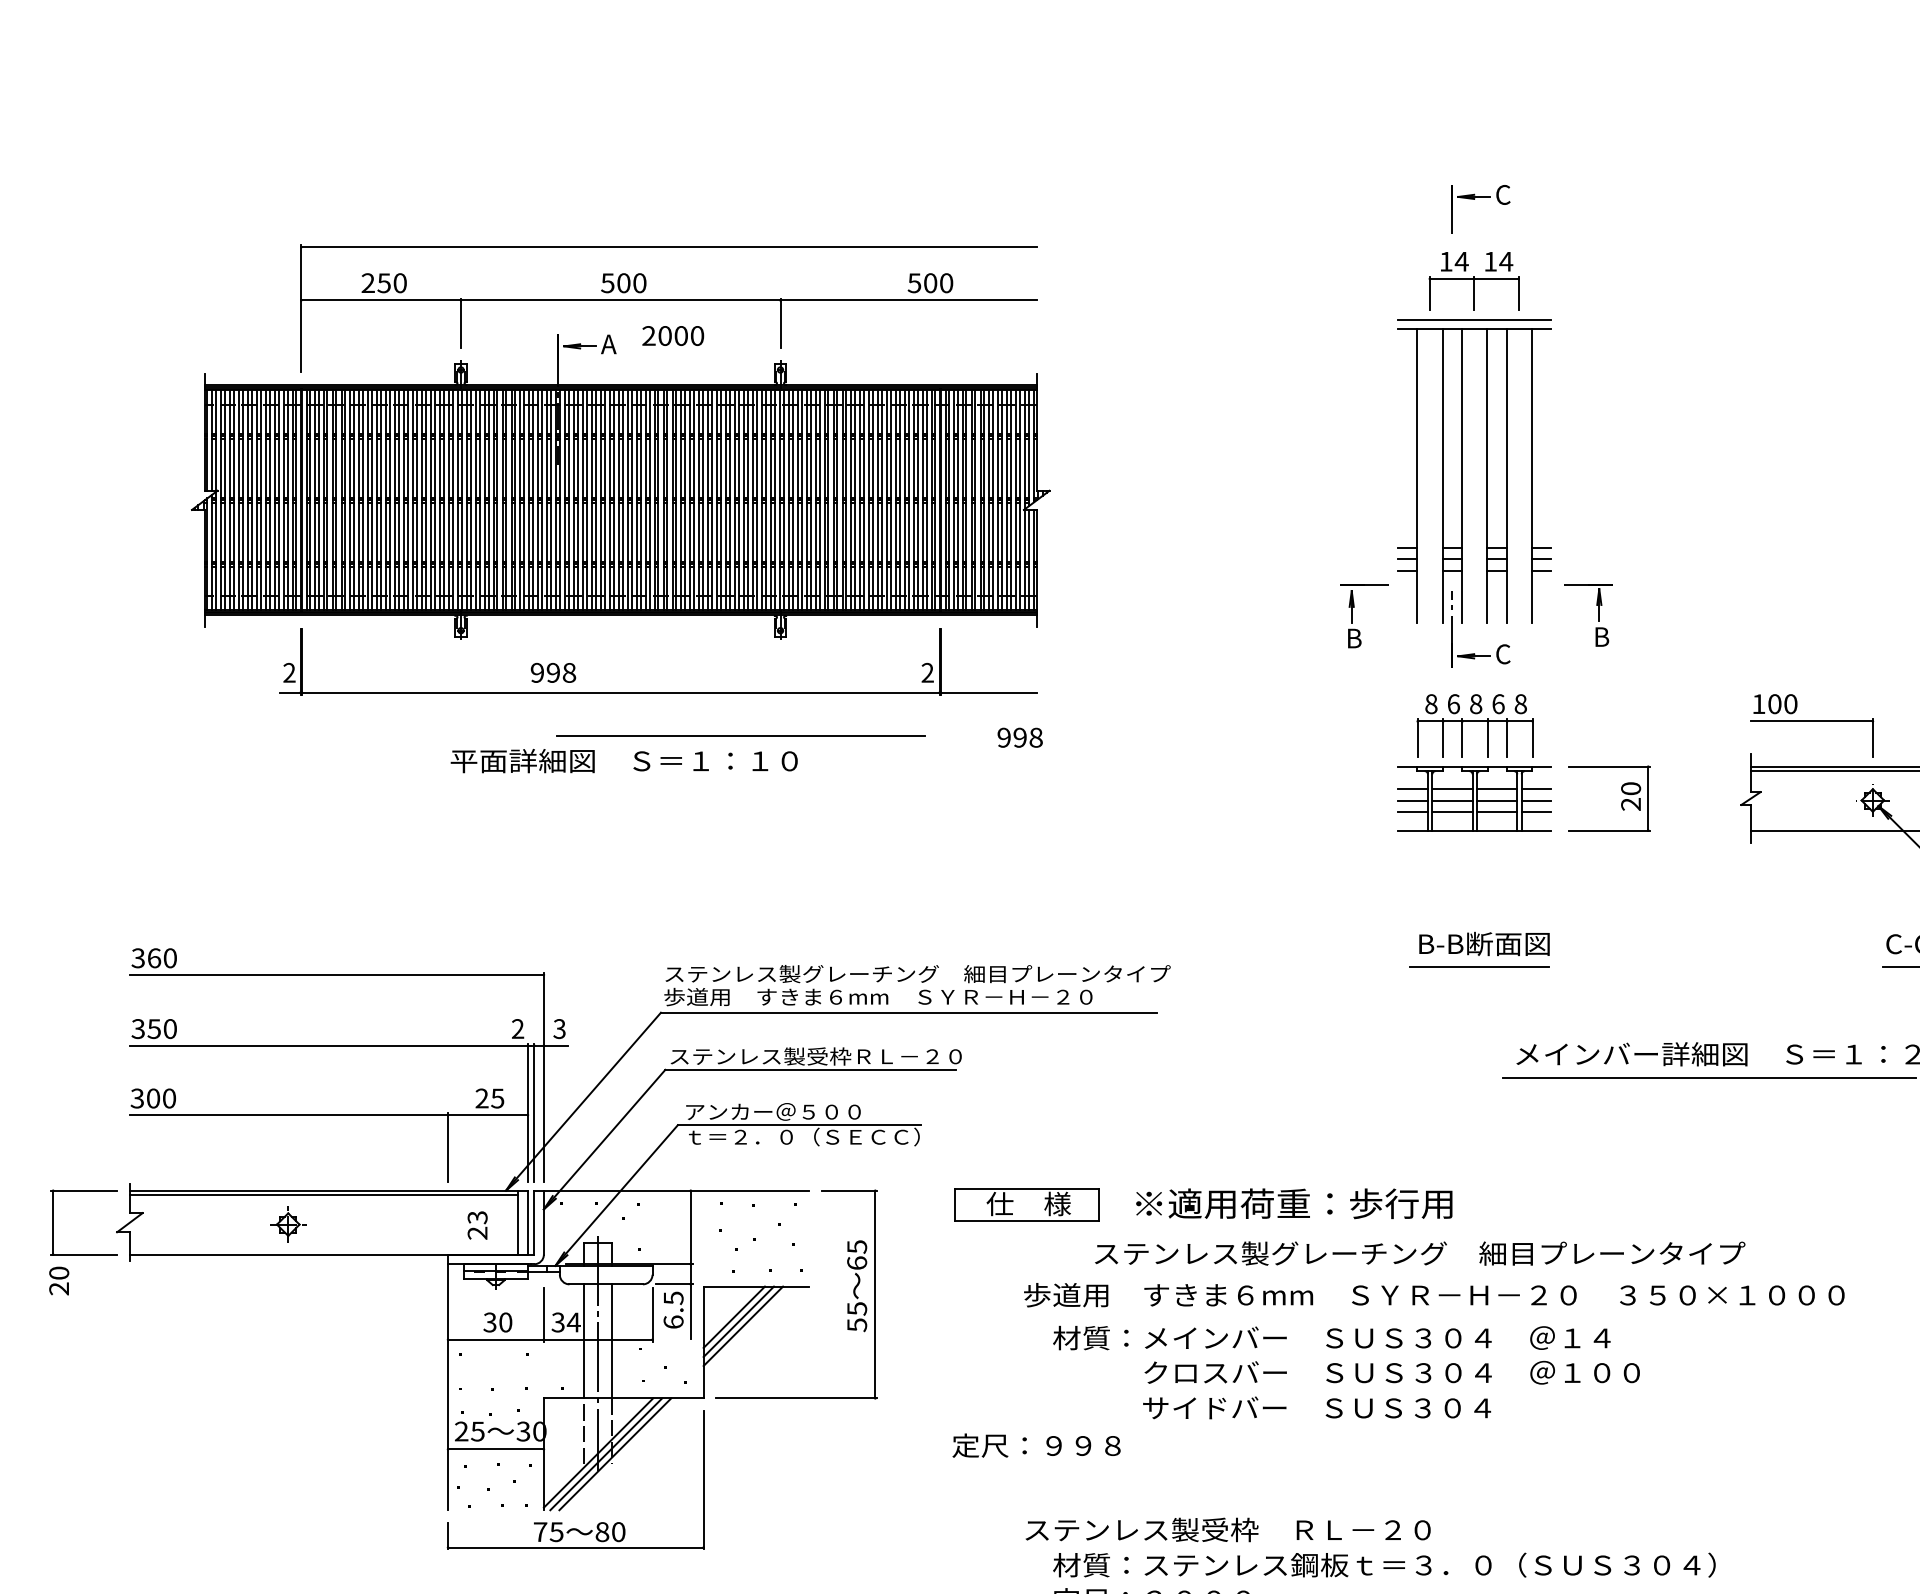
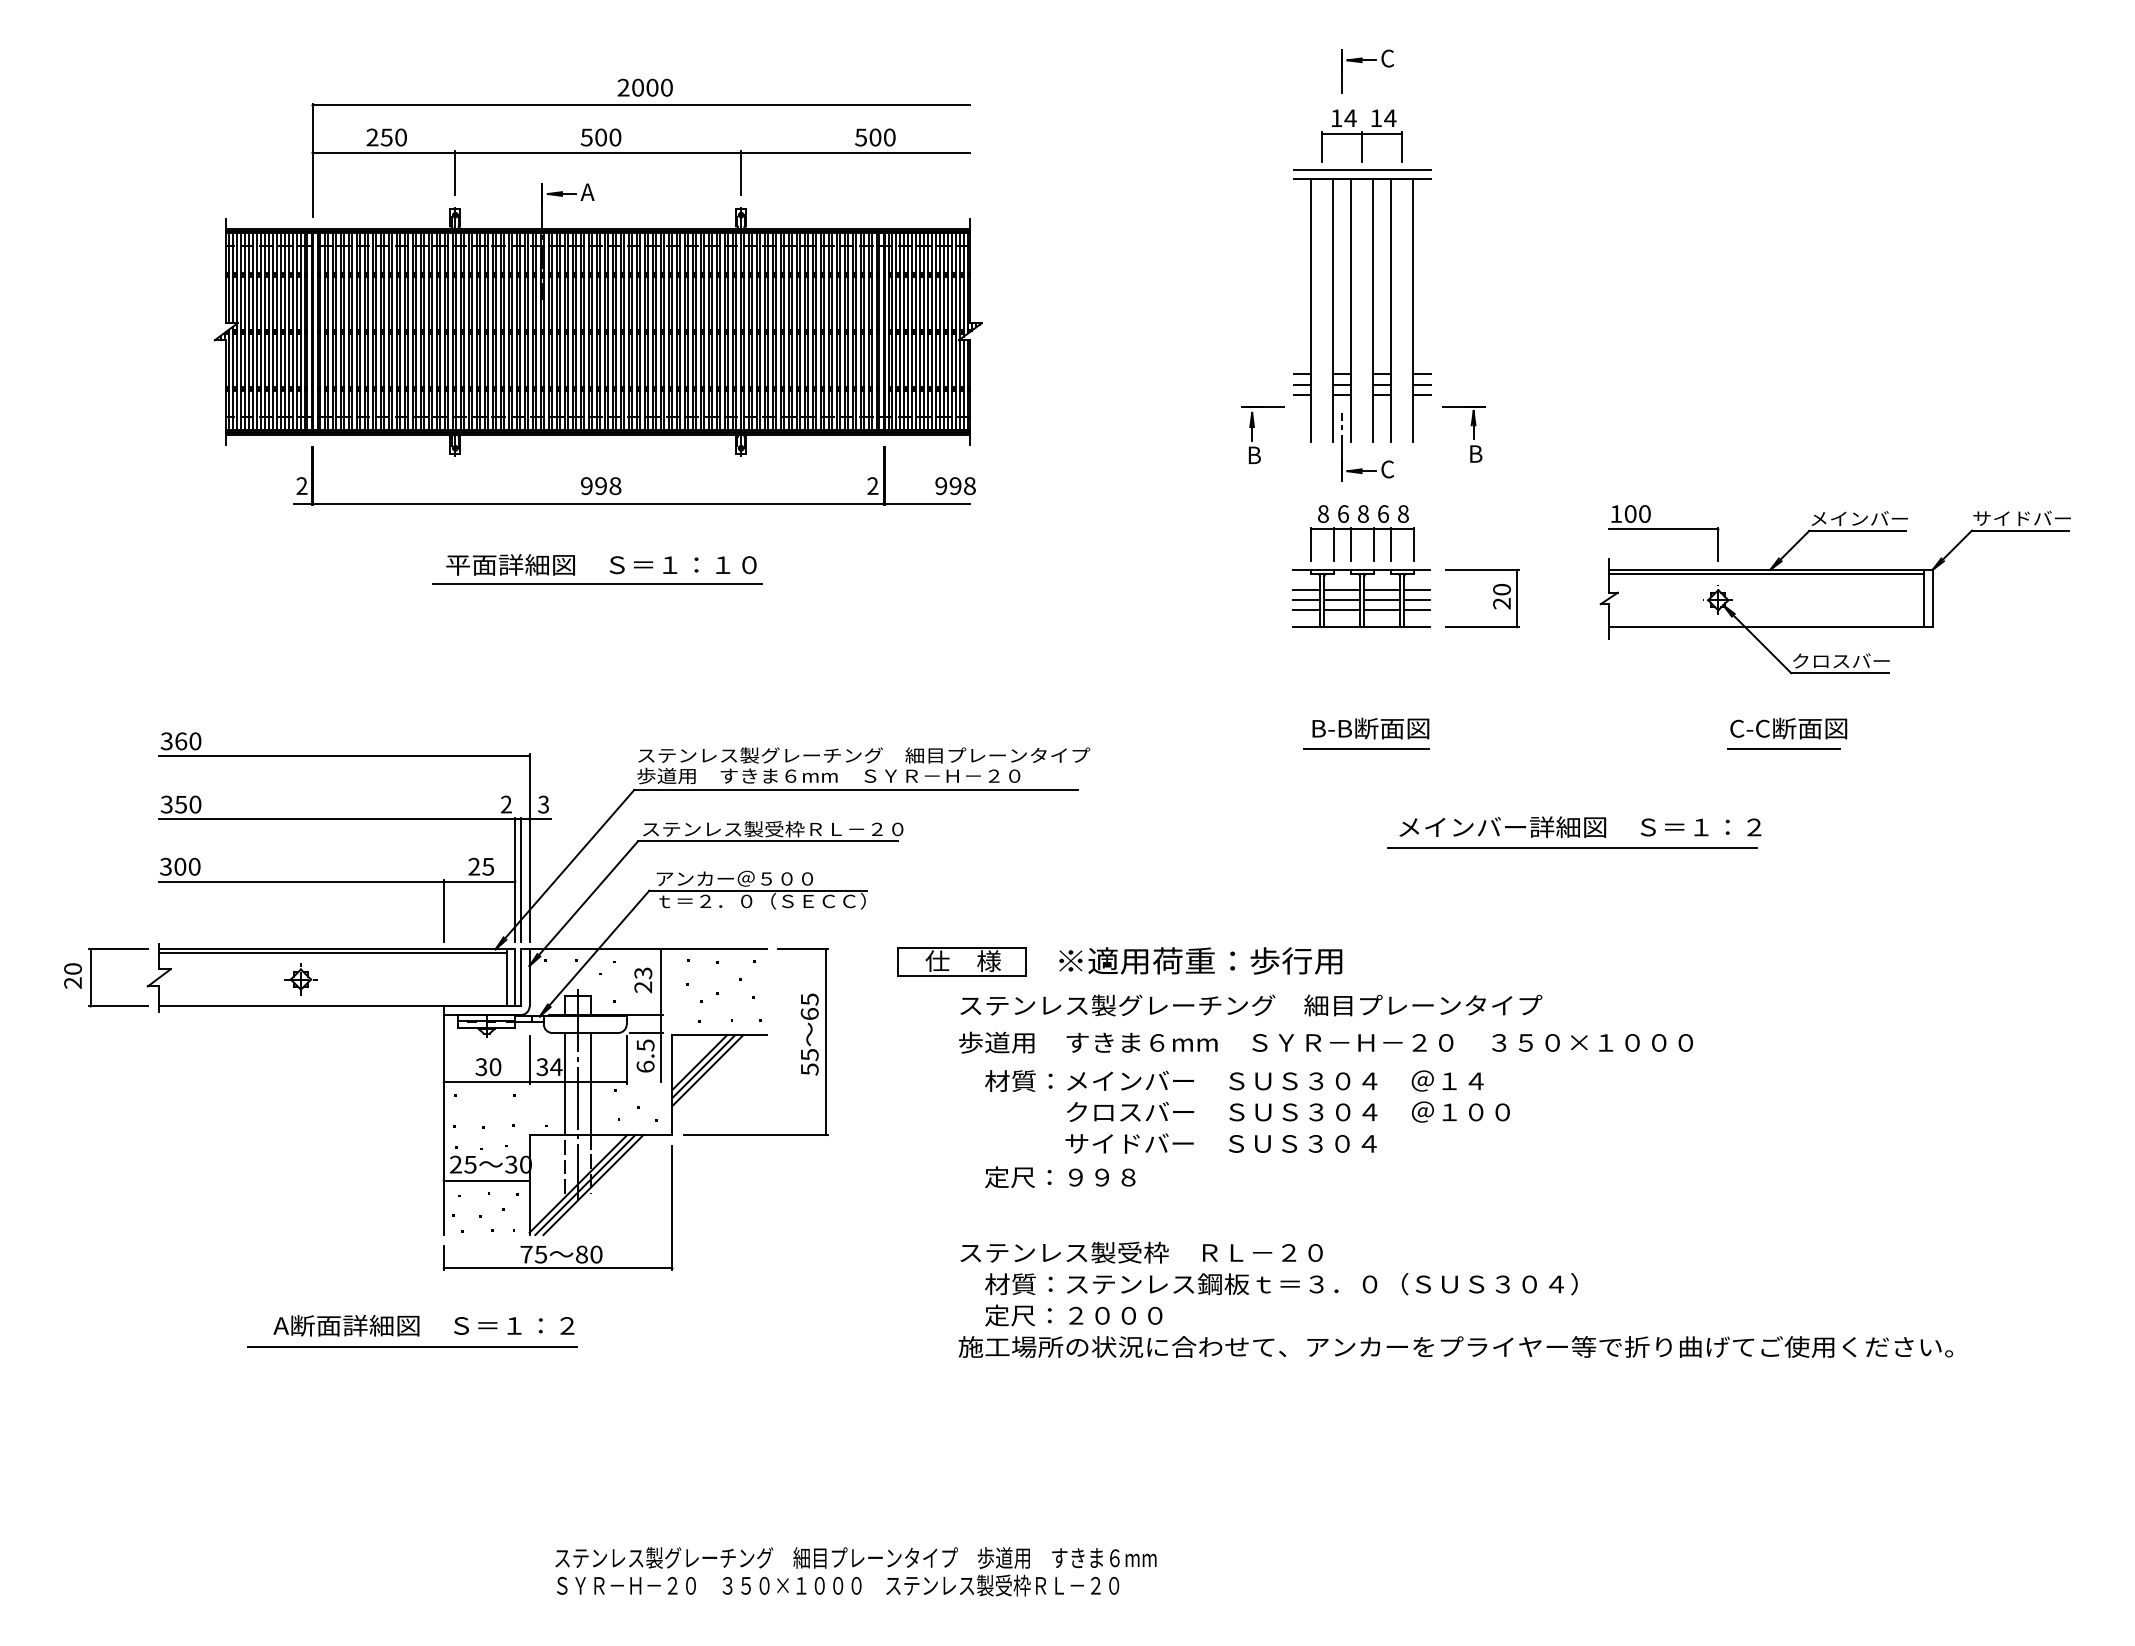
text: (672, 335) -> (644, 87), moved
text: (553, 673) -> (601, 486), moved
line: (740, 734) -> (597, 583), moved
text: (1020, 738) -> (955, 486), moved
text: (477, 1225) -> (643, 980), moved
text: (1420, 1253) -> (1251, 1005), moved
text: (58, 1280) -> (72, 975), moved
text: (1036, 1445) -> (1060, 1177), moved

